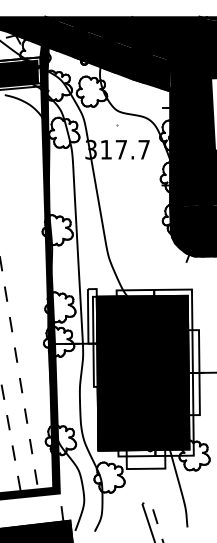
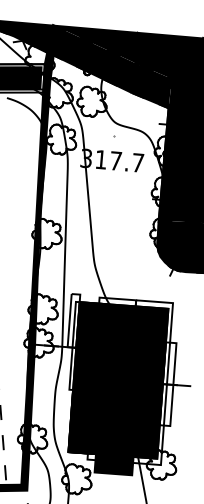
fill: (145, 459) -> (113, 464), added

